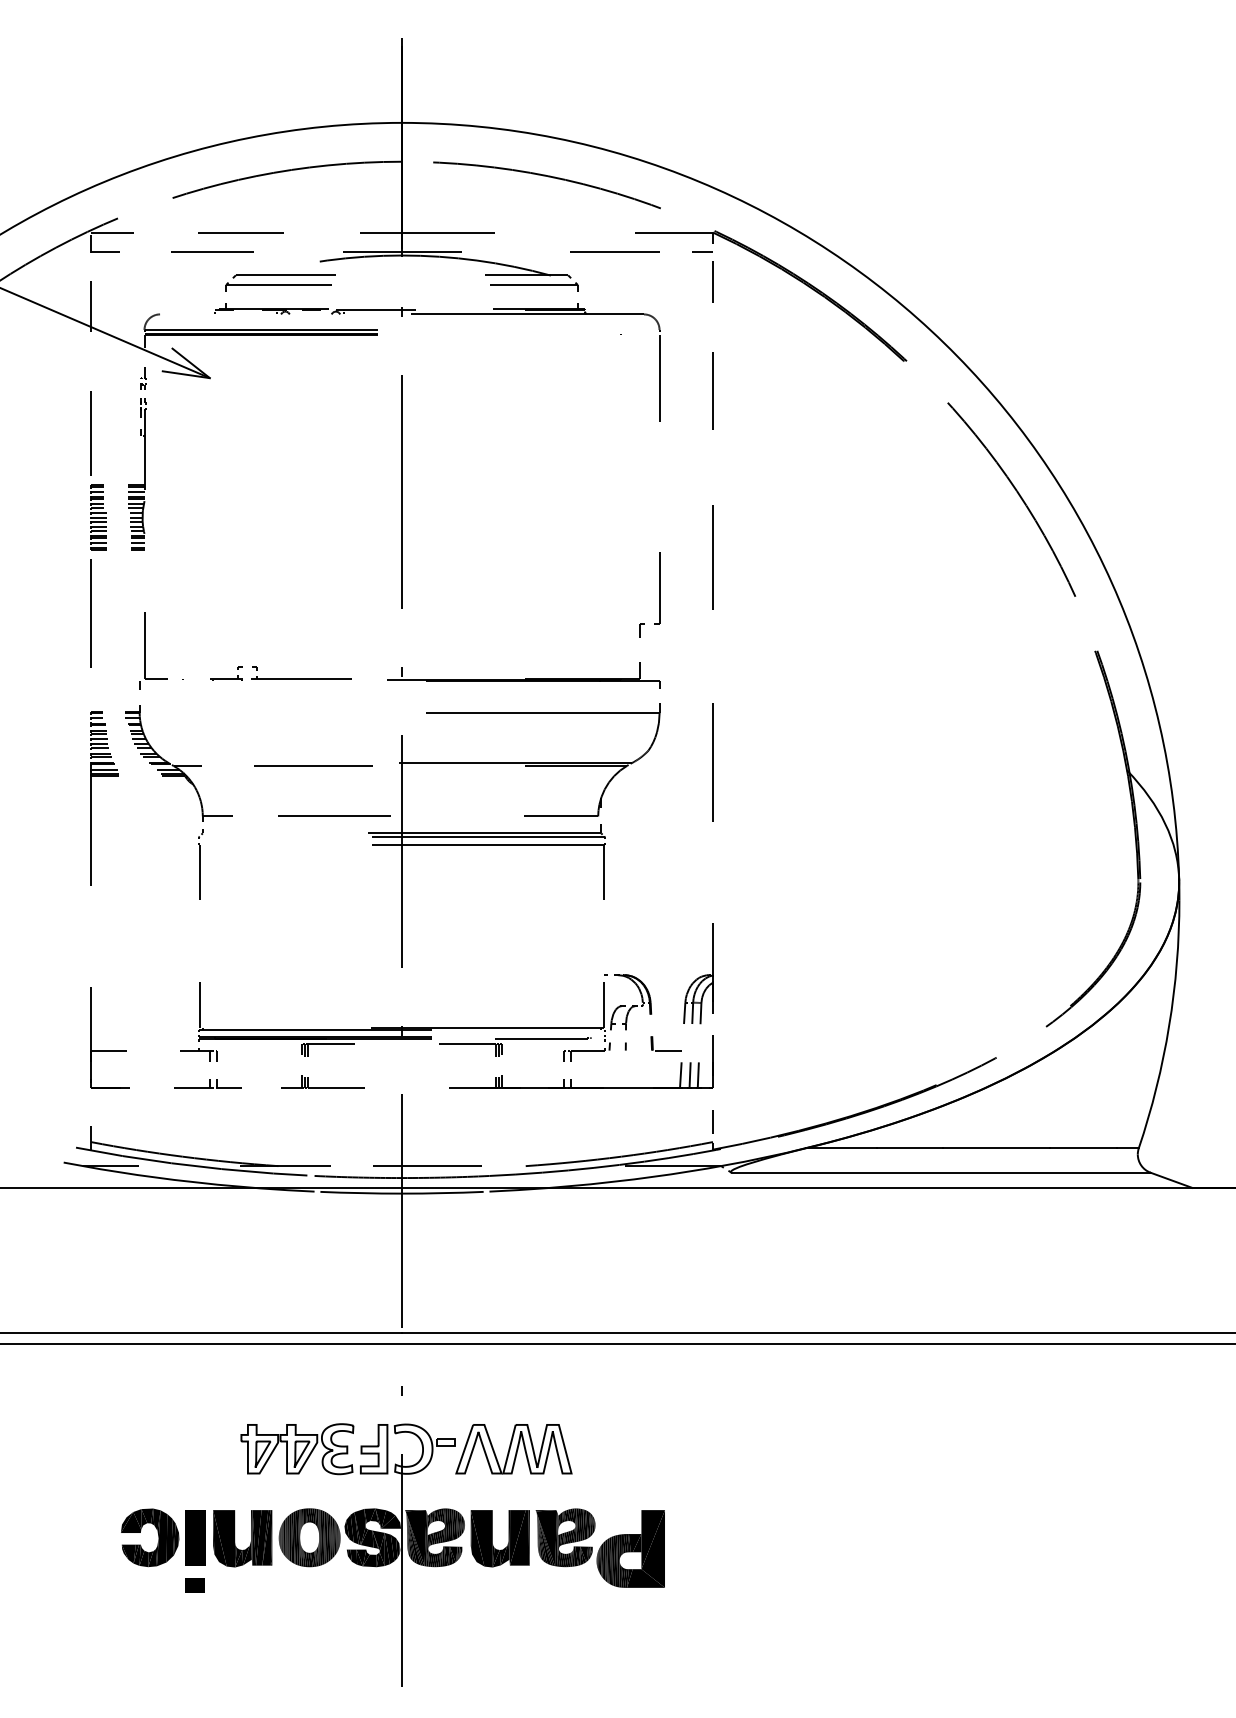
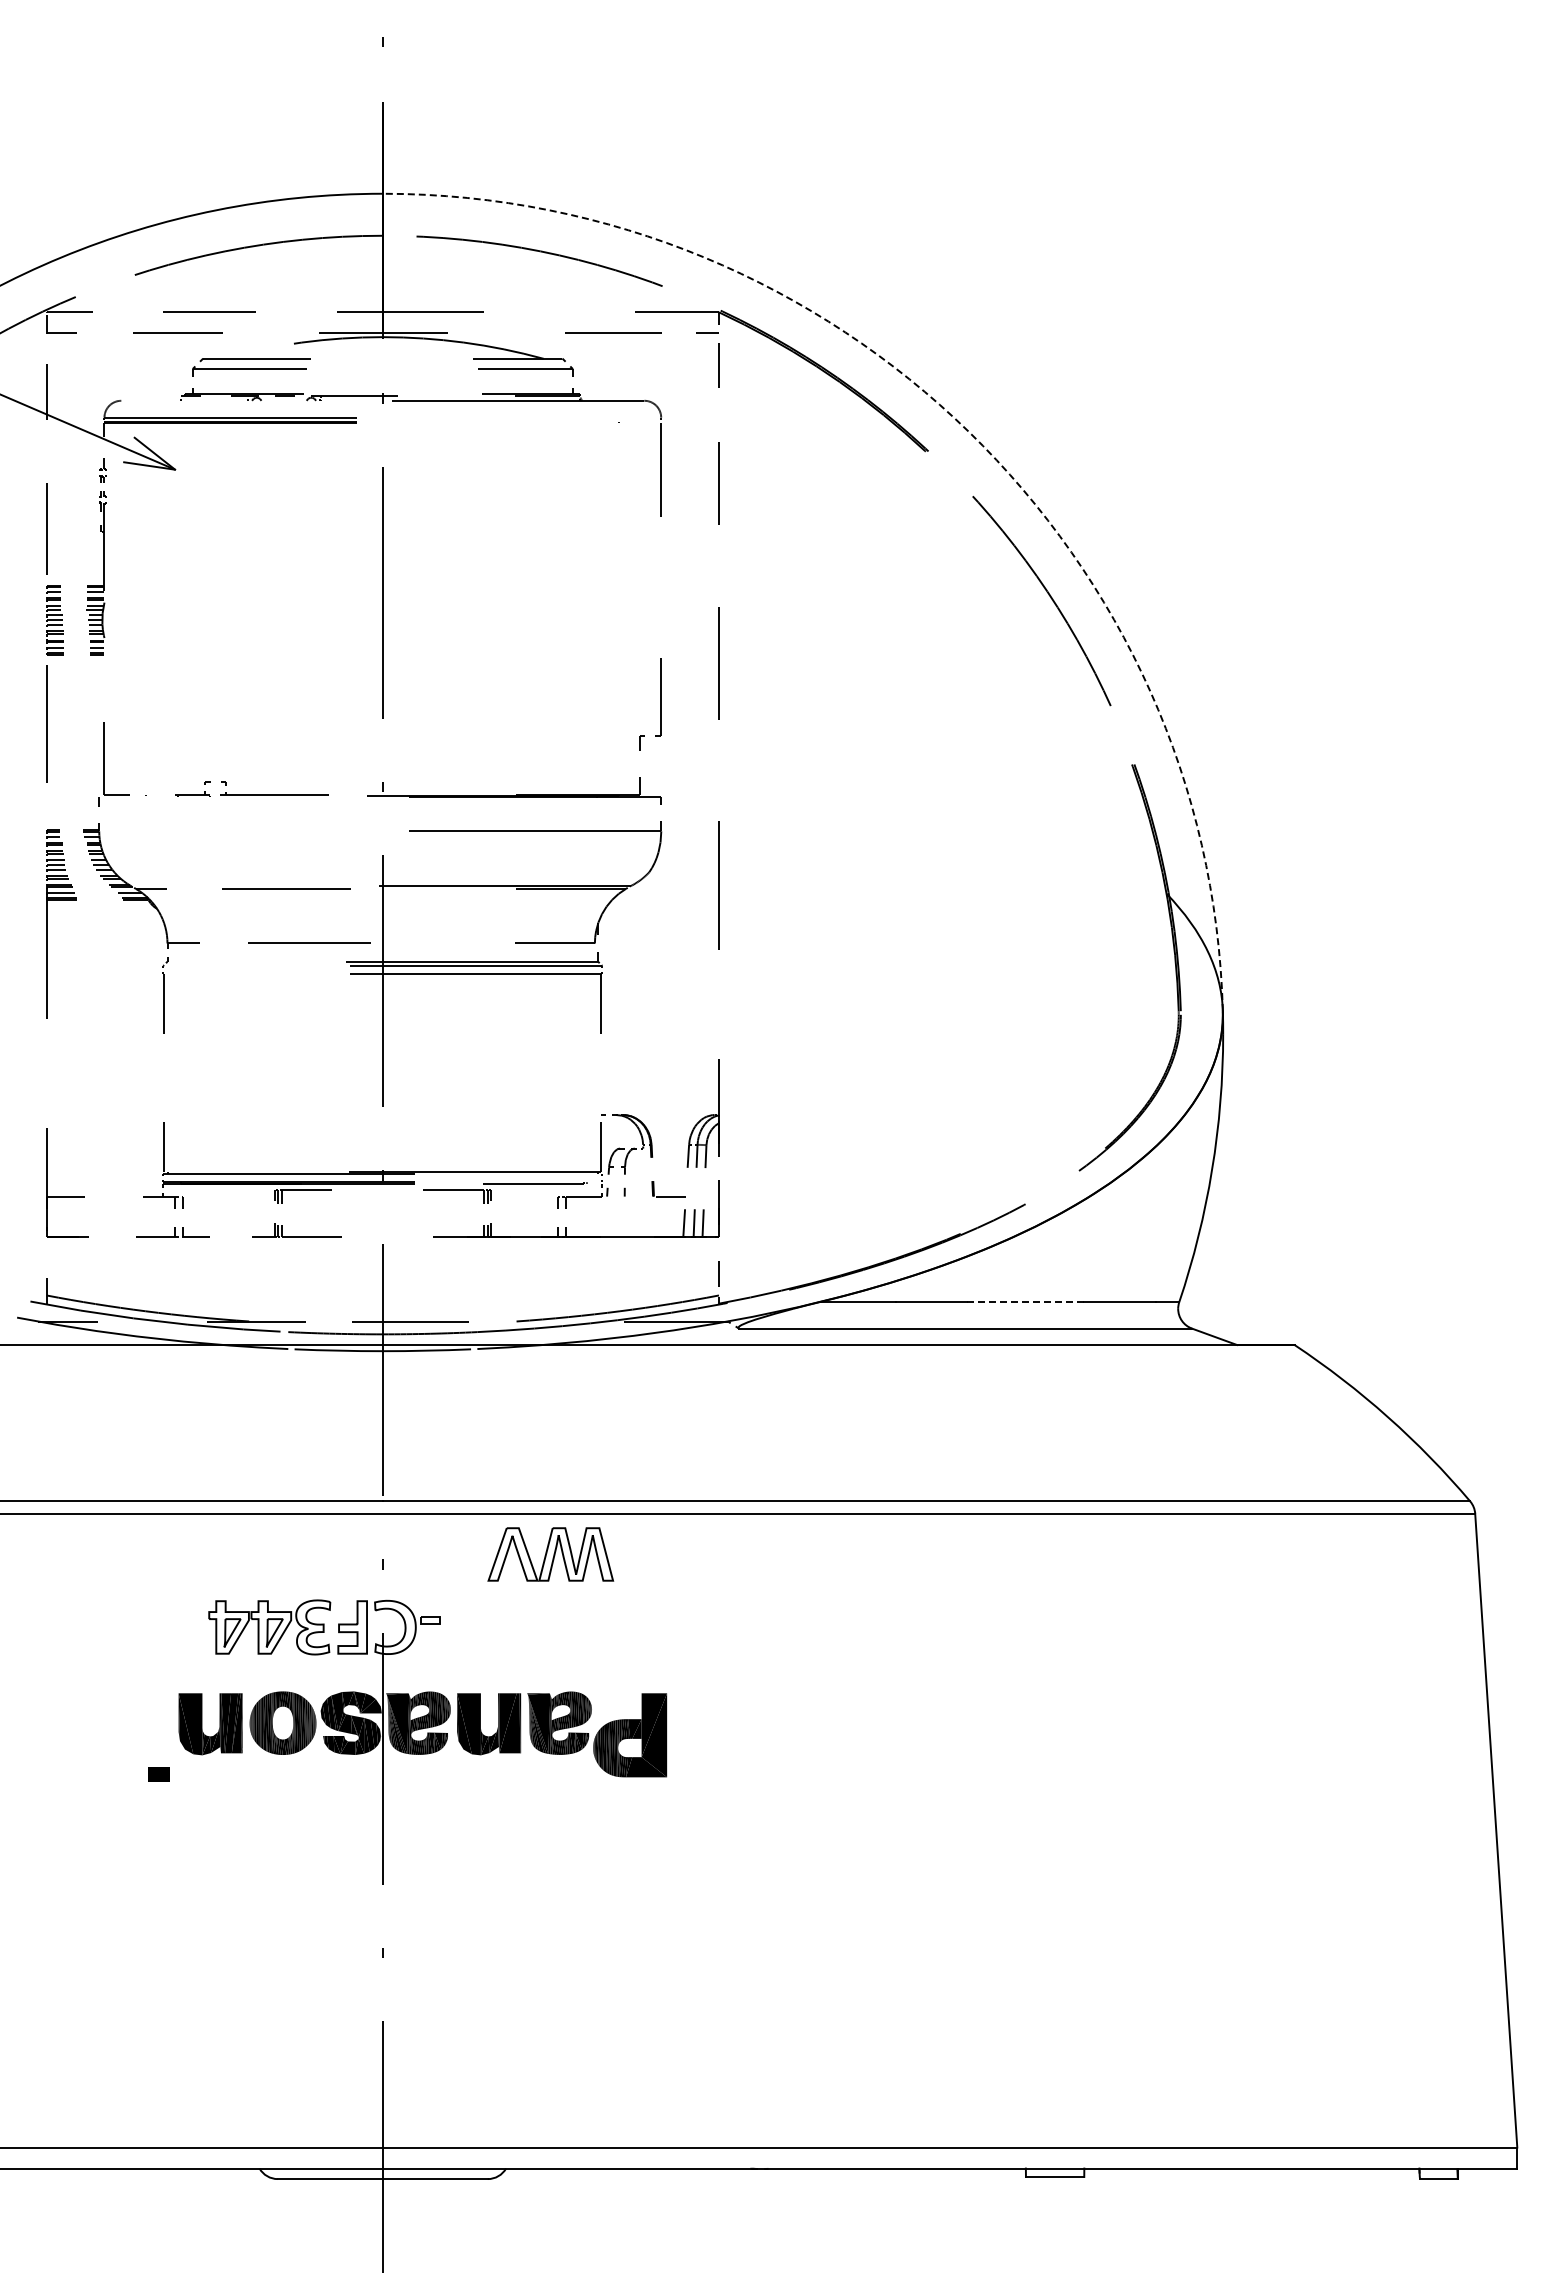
arc: (943, 342) -> (968, 431), solid -> dashed
line: (996, 1148) -> (1025, 1302), solid -> dashed
part: (513, 1449) -> (550, 1554), moved
part: (163, 1537) -> (124, 1722), removed

